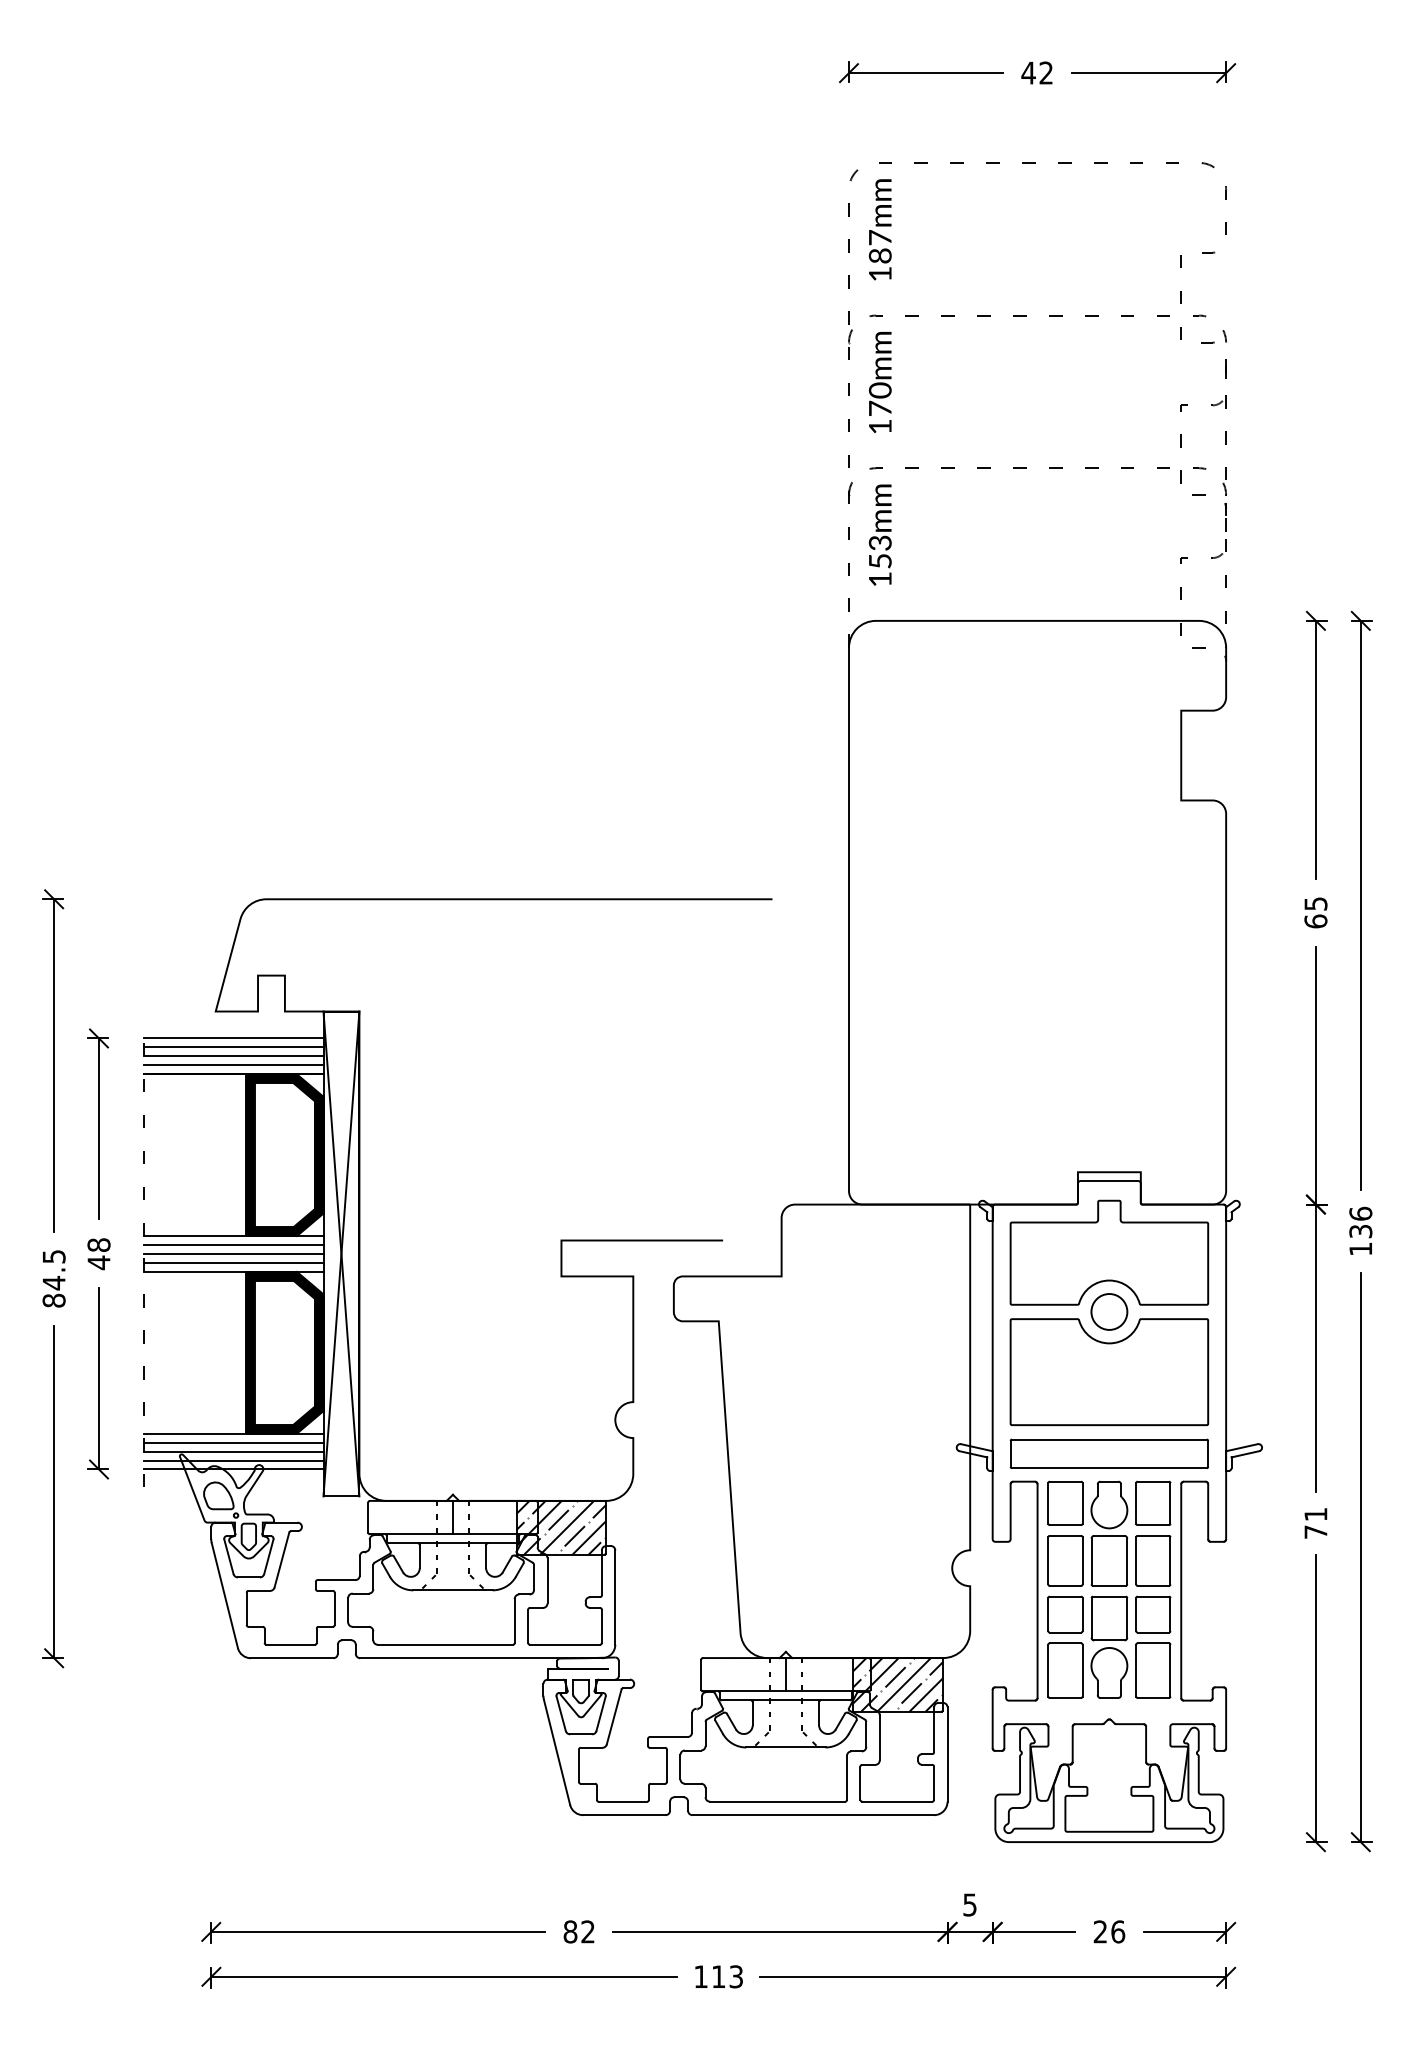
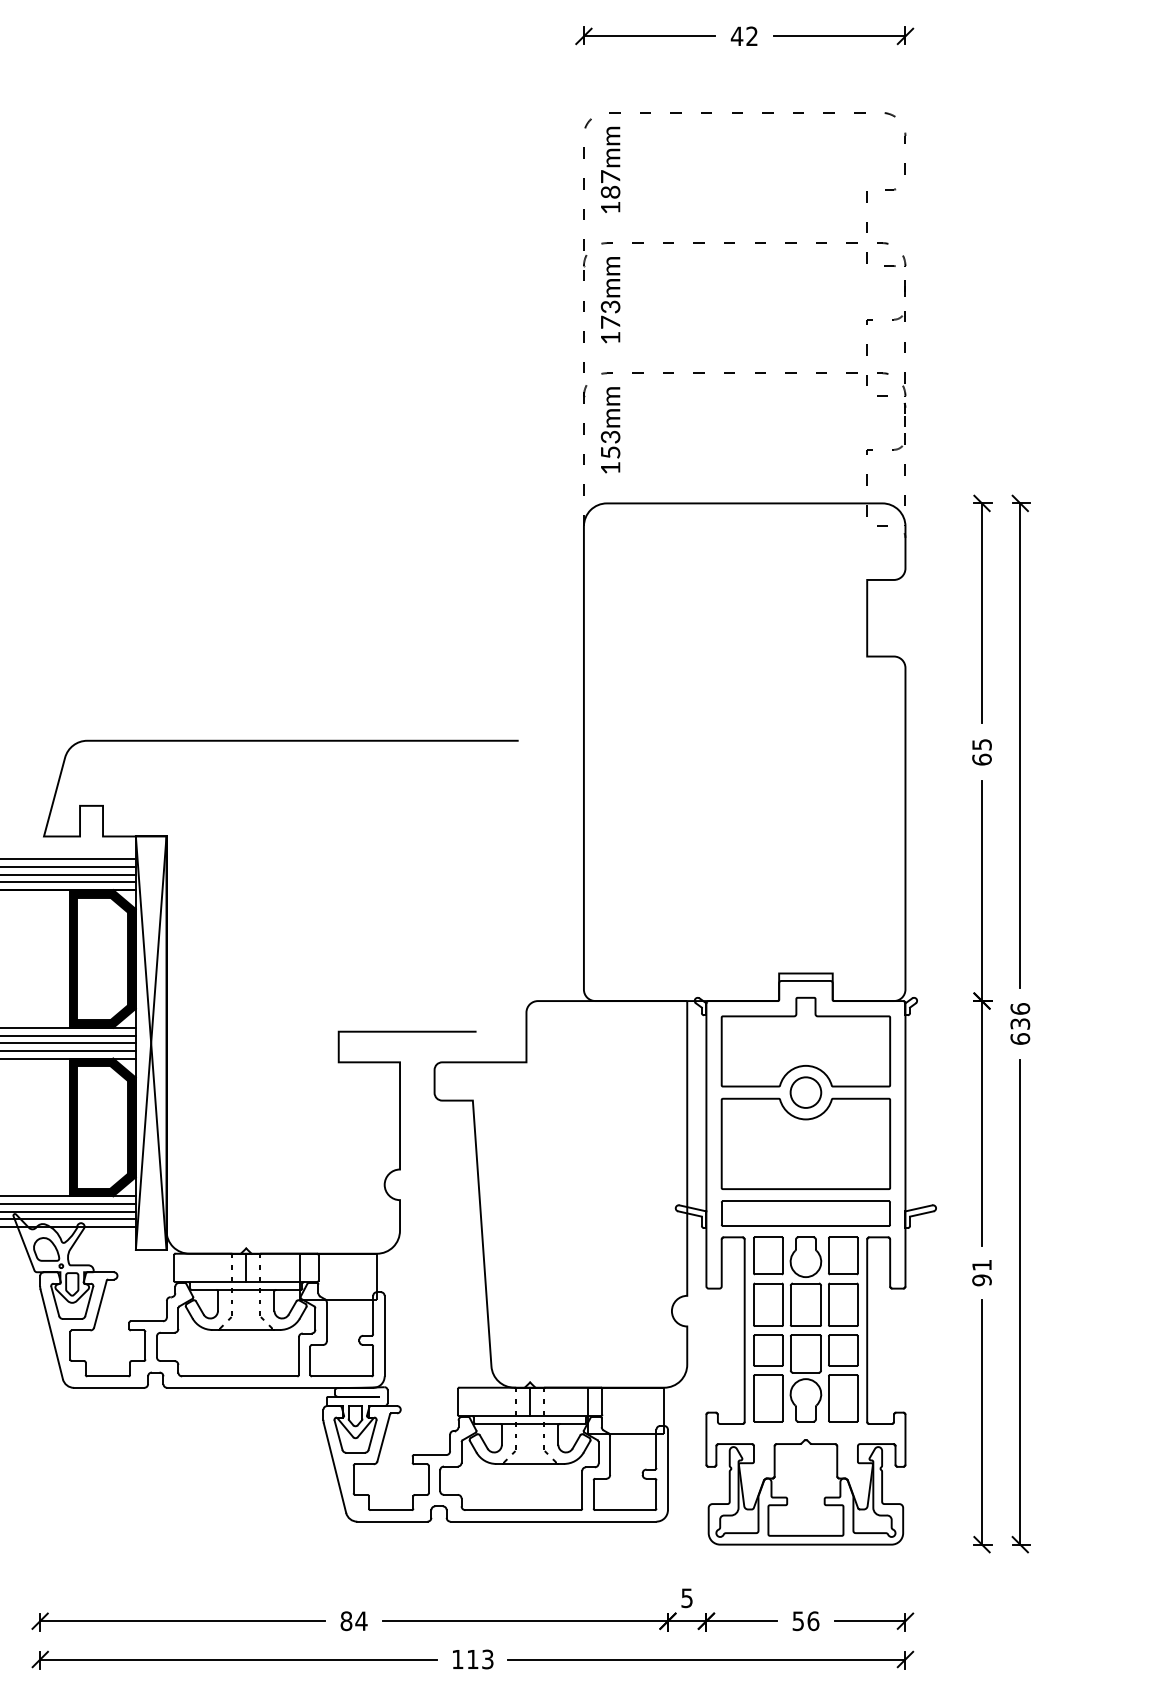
text: (880, 390) -> (610, 306), 170mm -> 173mm
text: (1360, 1248) -> (1020, 1038), 136 -> 636
hatch: (561, 1527) -> (338, 1276), removed
text: (1315, 1532) -> (981, 1280), 71 -> 91
hatch: (898, 1684) -> (626, 1410), removed
text: (587, 1931) -> (360, 1620), 82 -> 84
text: (1099, 1931) -> (797, 1620), 26 -> 56

